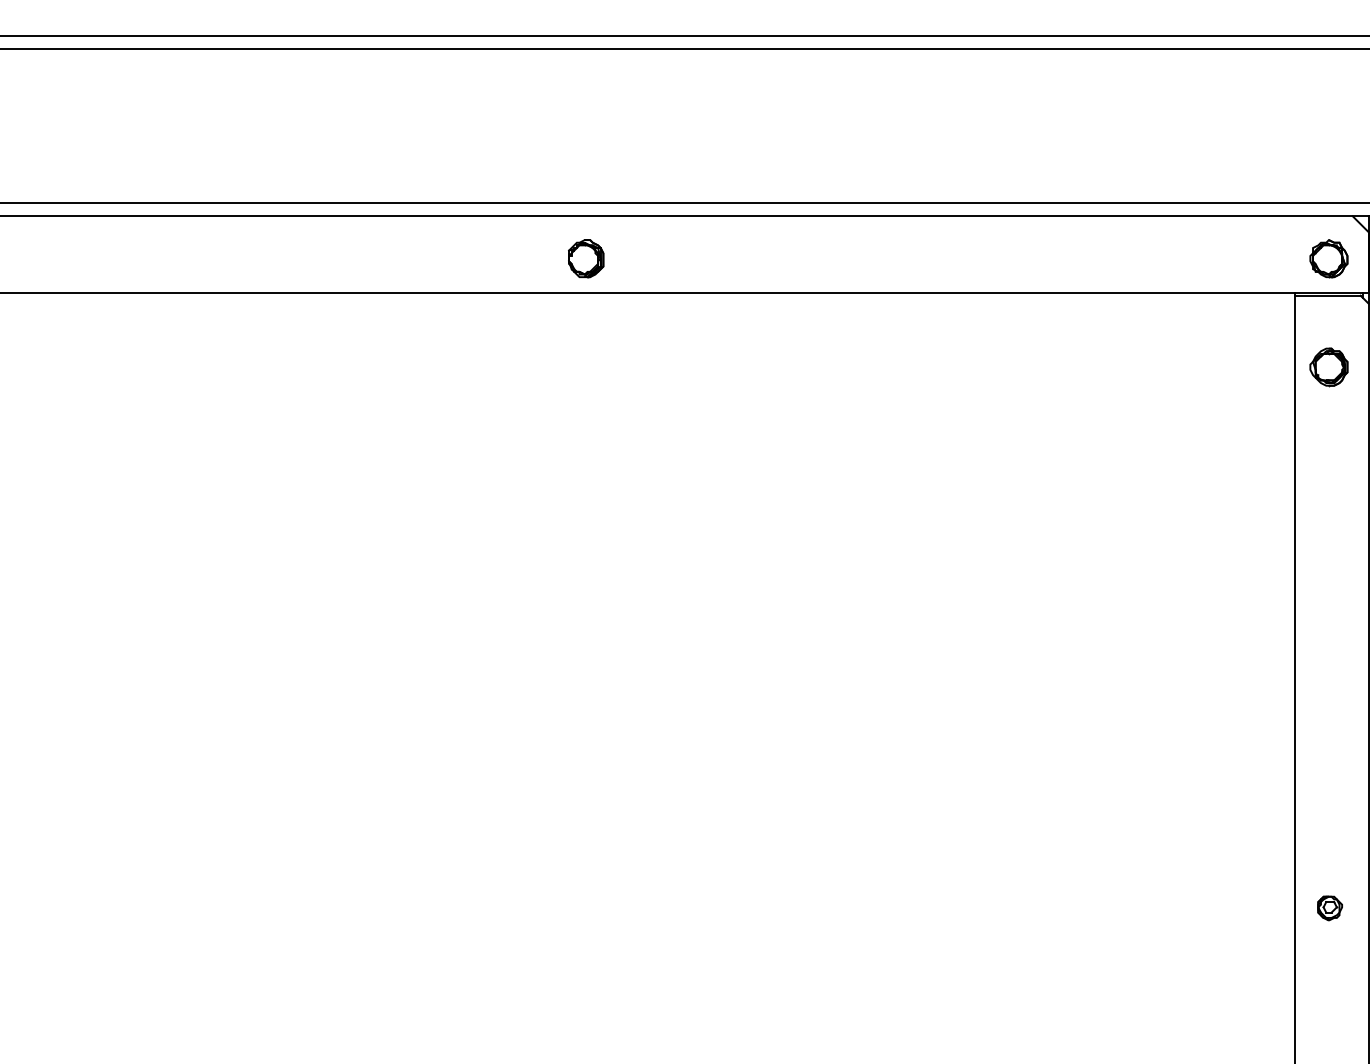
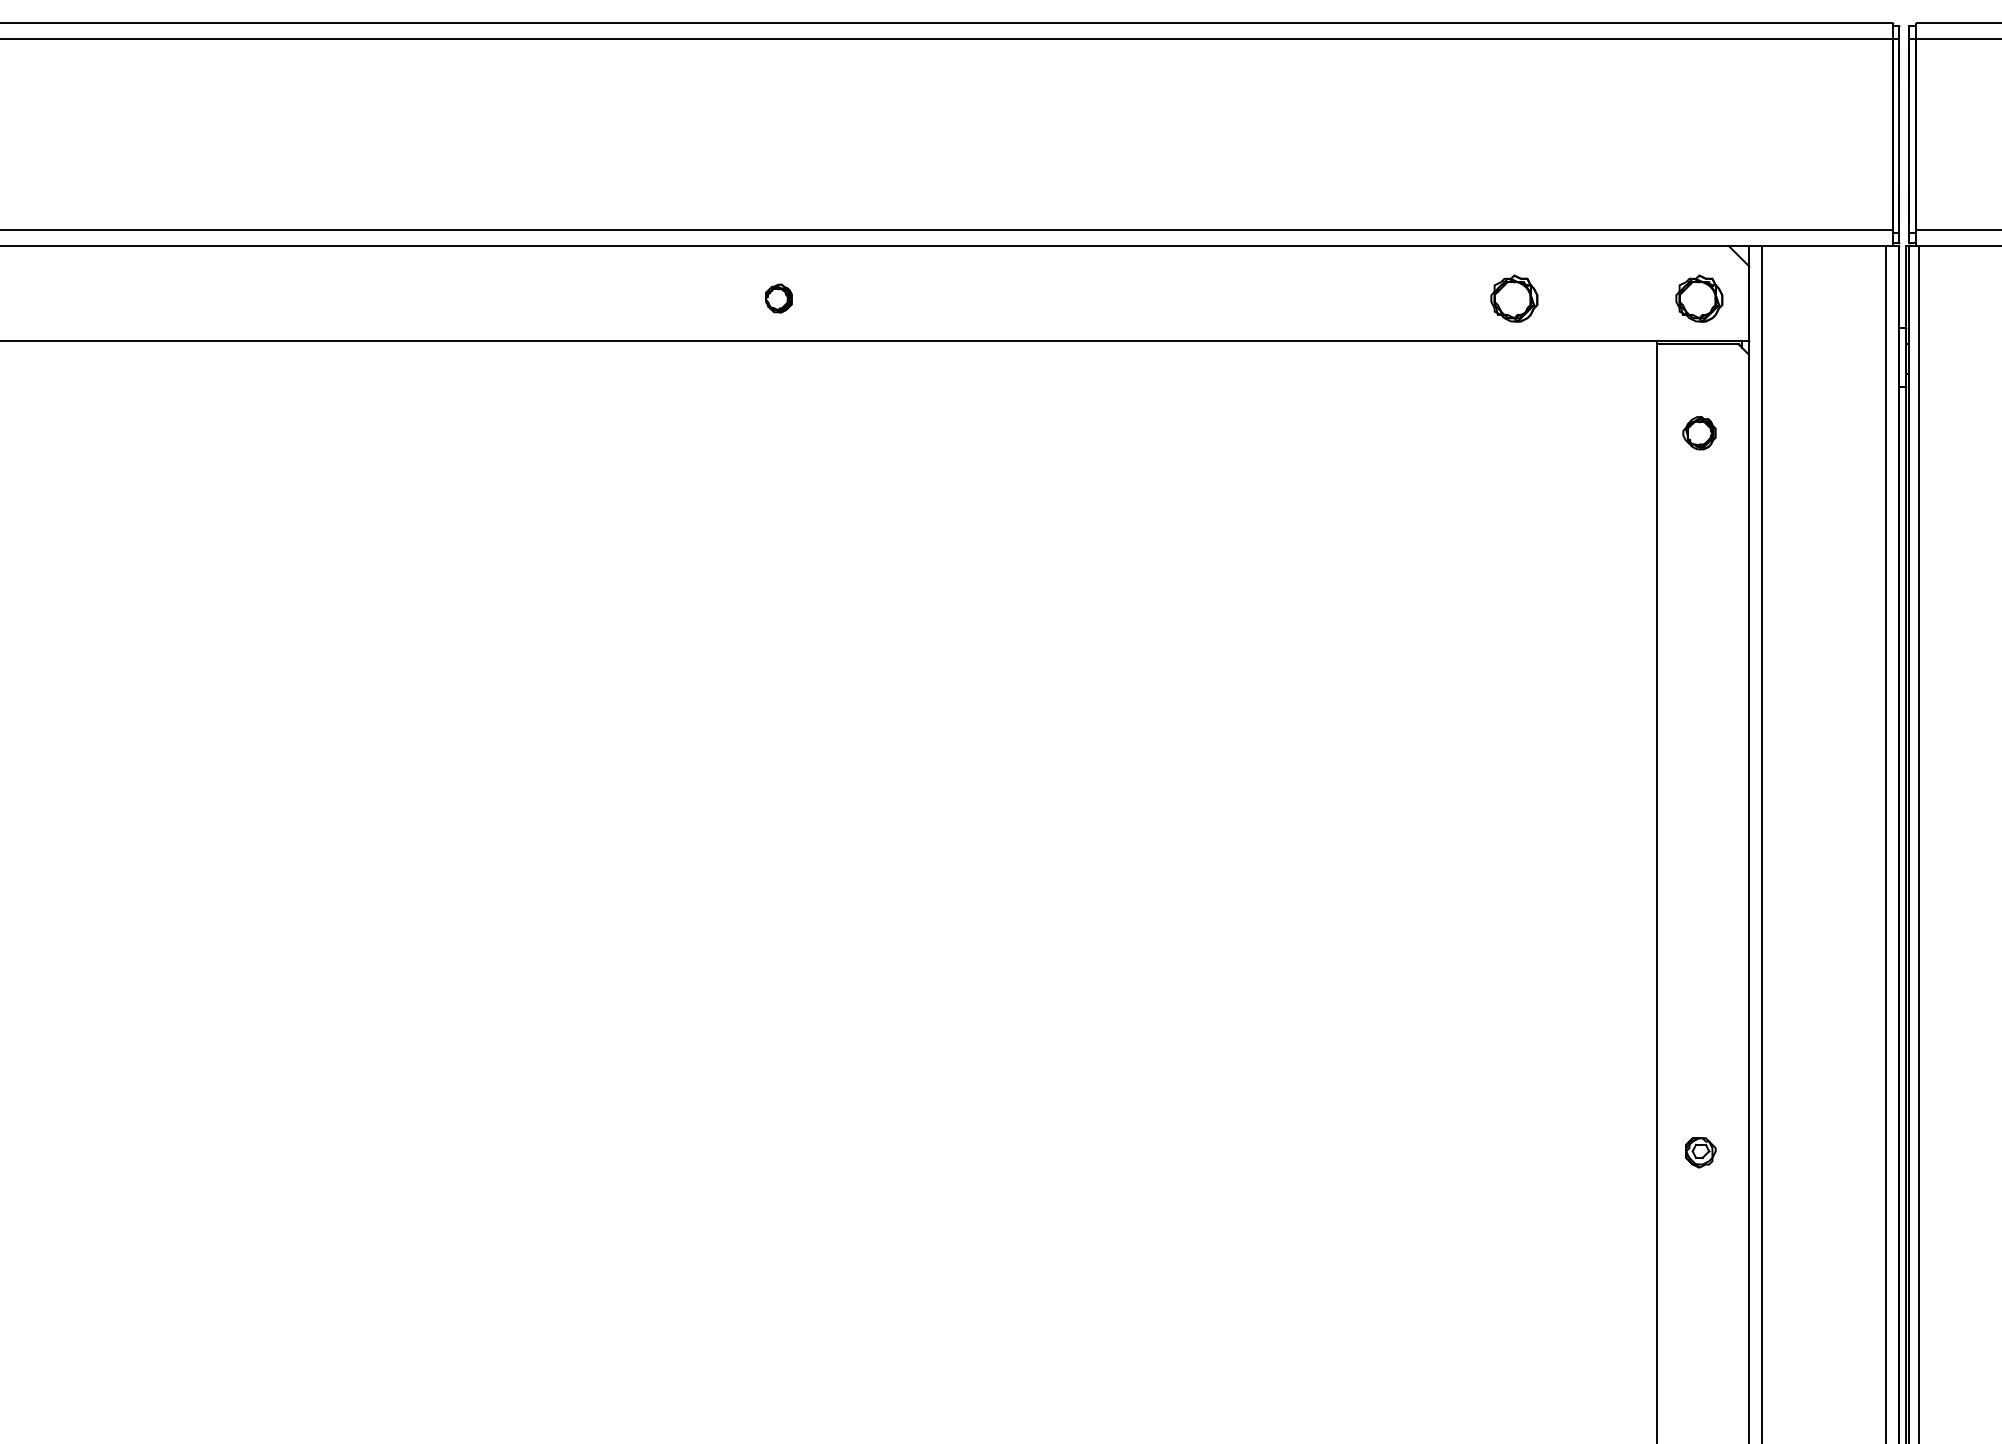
part: (585, 258) -> (778, 298), size x0.6
part: (1179, 258) -> (1514, 298), added
part: (1329, 367) -> (1699, 433), size x0.7
part: (1329, 908) -> (1700, 1152), moved

